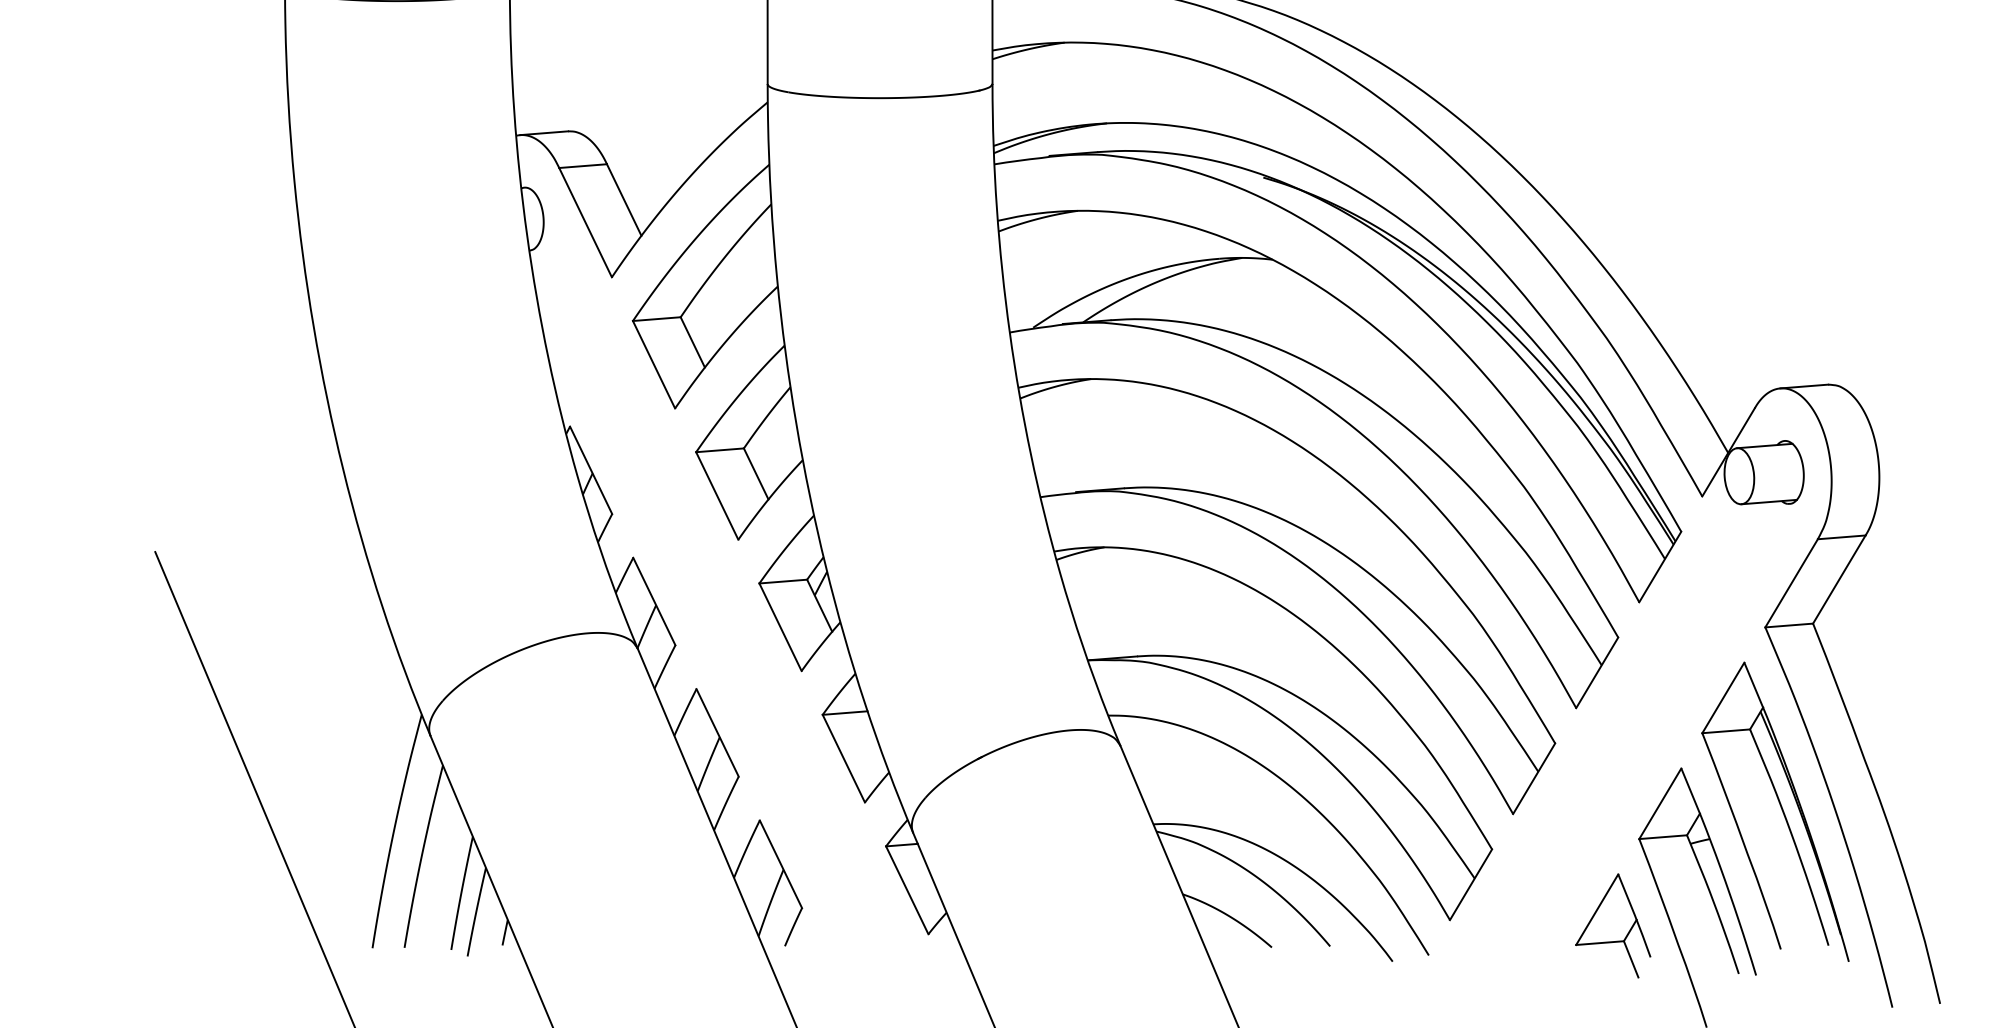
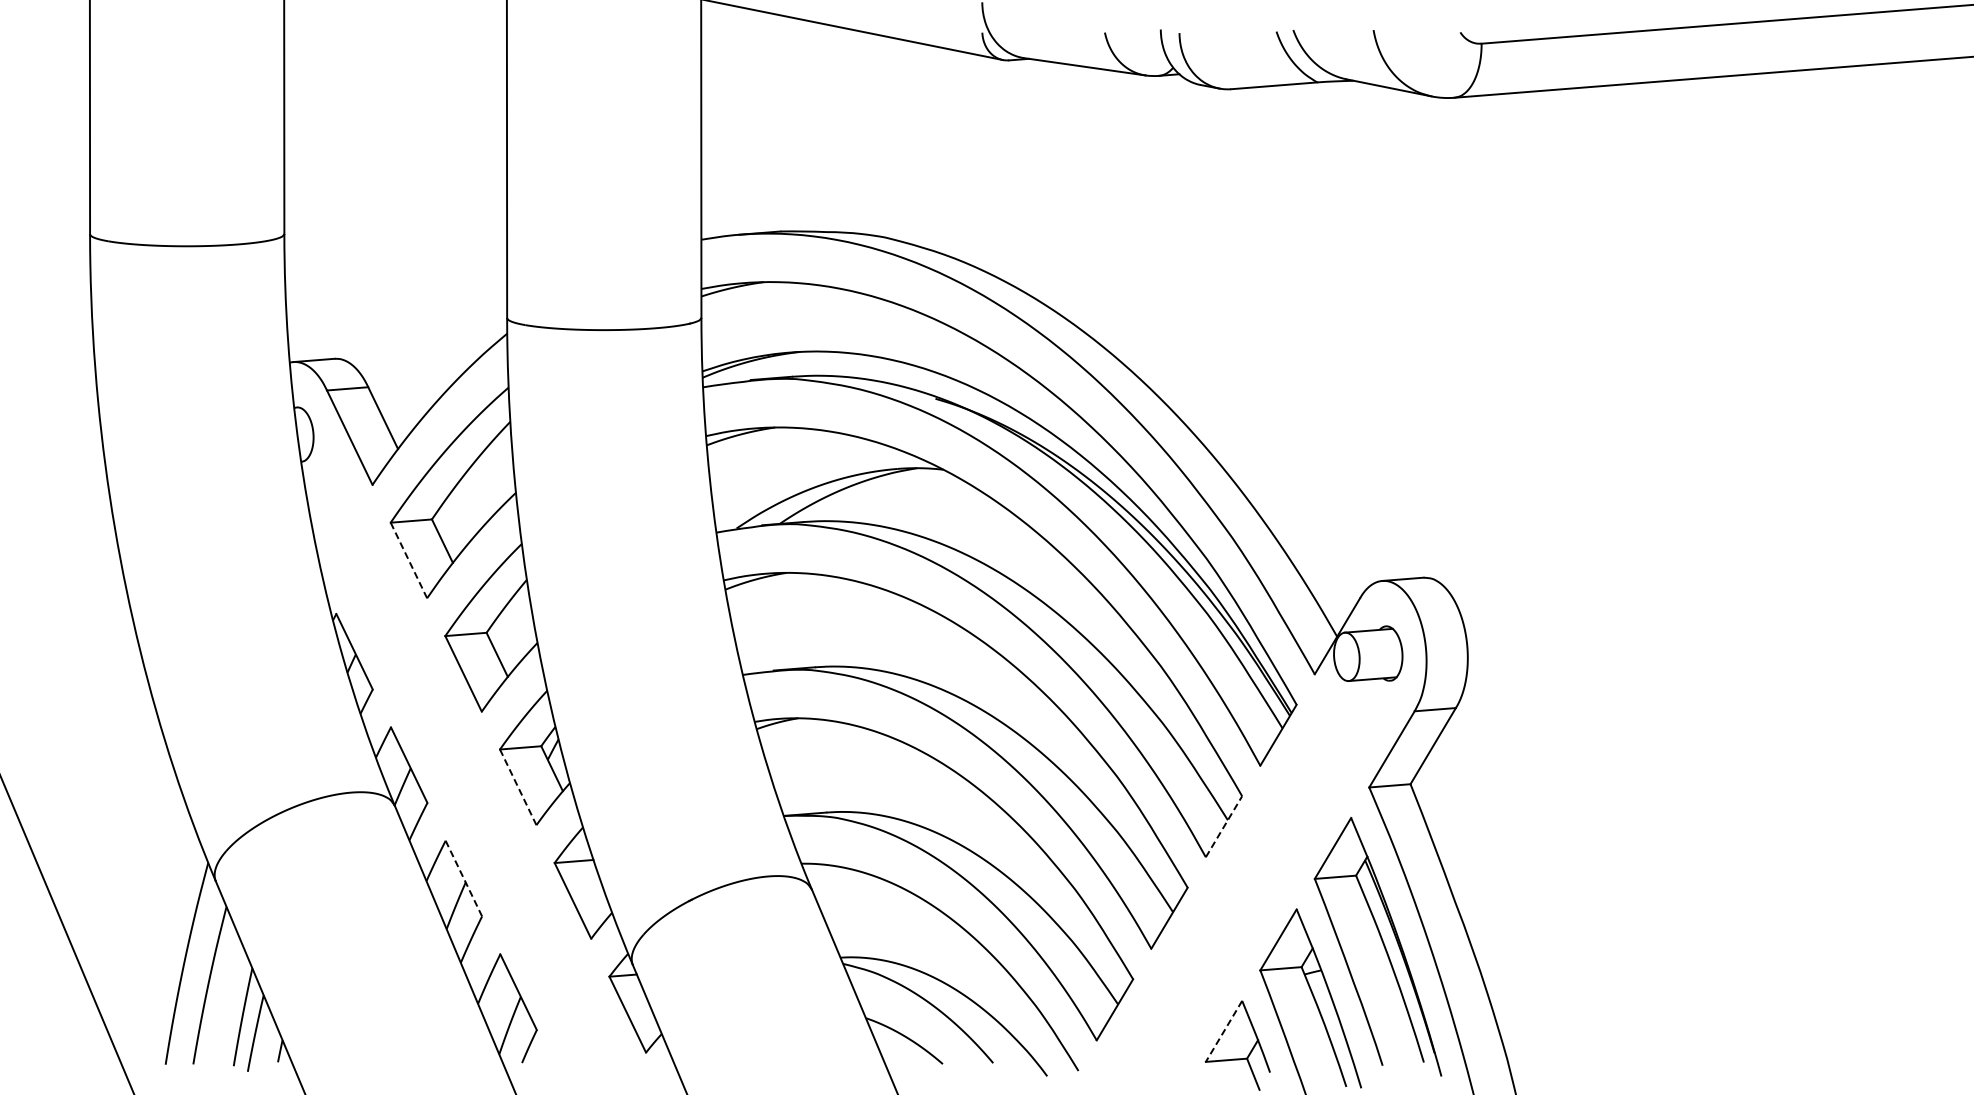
line: (653, 364) -> (408, 560), solid -> dashed
line: (780, 627) -> (518, 787), solid -> dashed
line: (1597, 672) -> (1224, 826), solid -> dashed
line: (717, 732) -> (463, 878), solid -> dashed
line: (1597, 909) -> (1224, 1031), solid -> dashed

